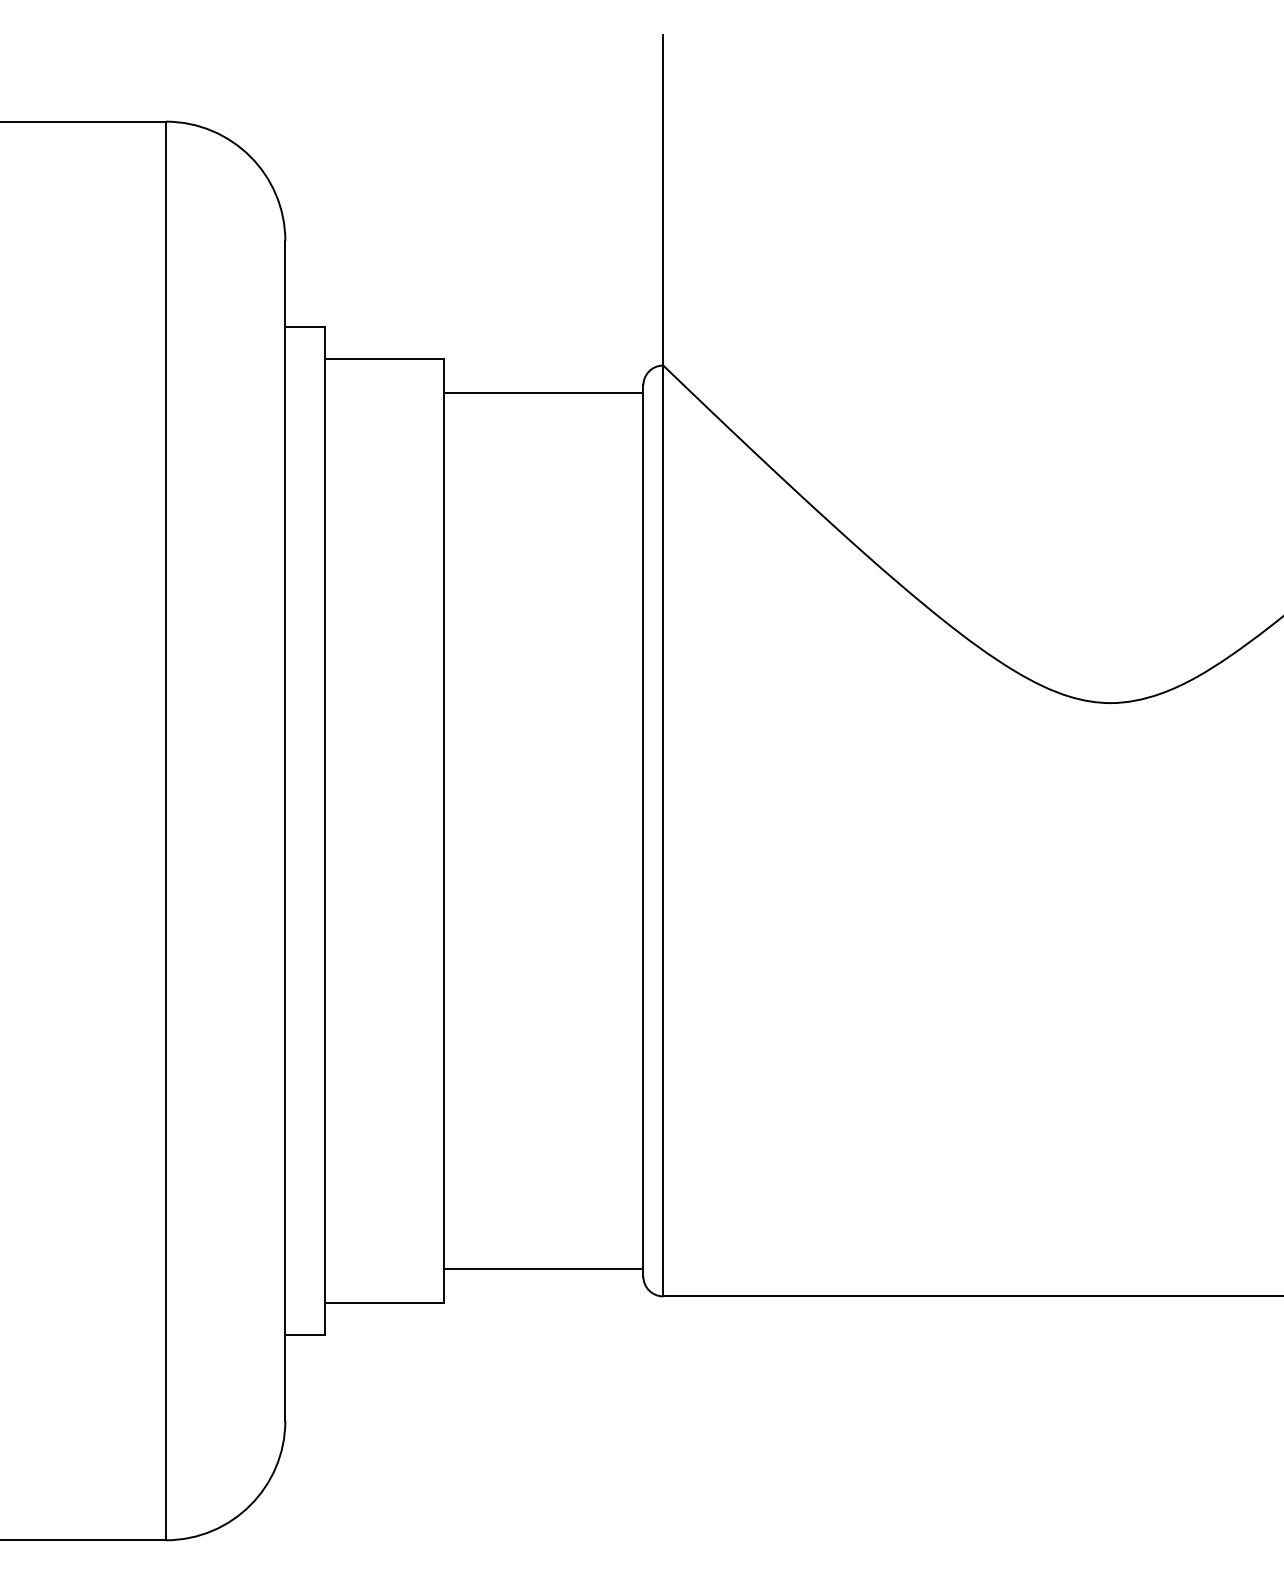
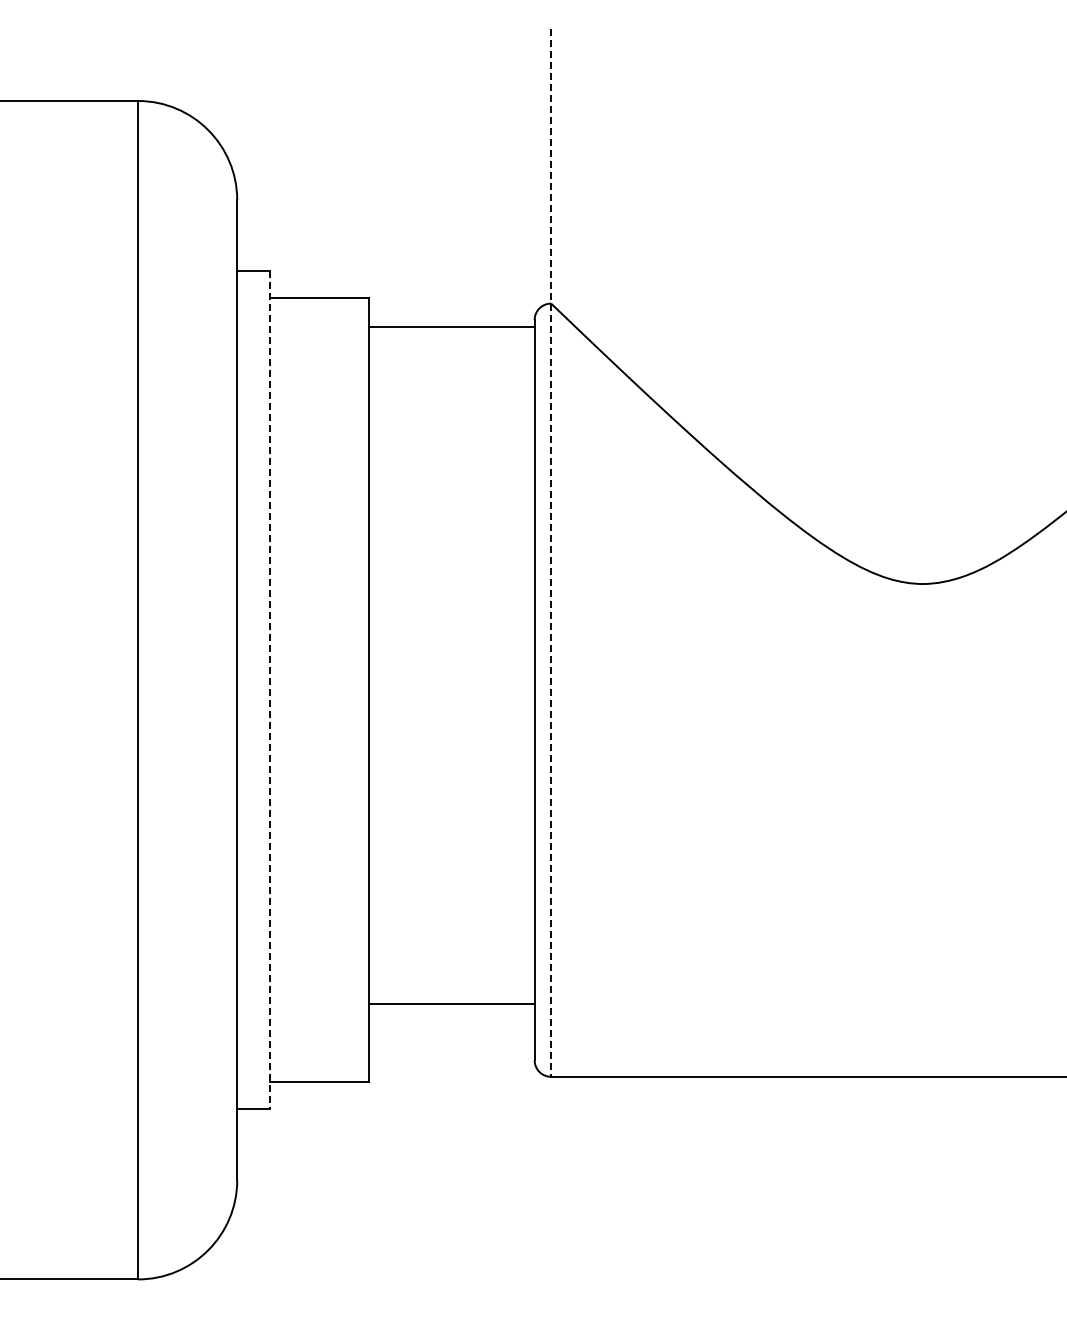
line: (663, 666) -> (551, 553), solid -> dashed
line: (325, 831) -> (270, 690), solid -> dashed
line: (543, 1268) -> (451, 1003), moved

